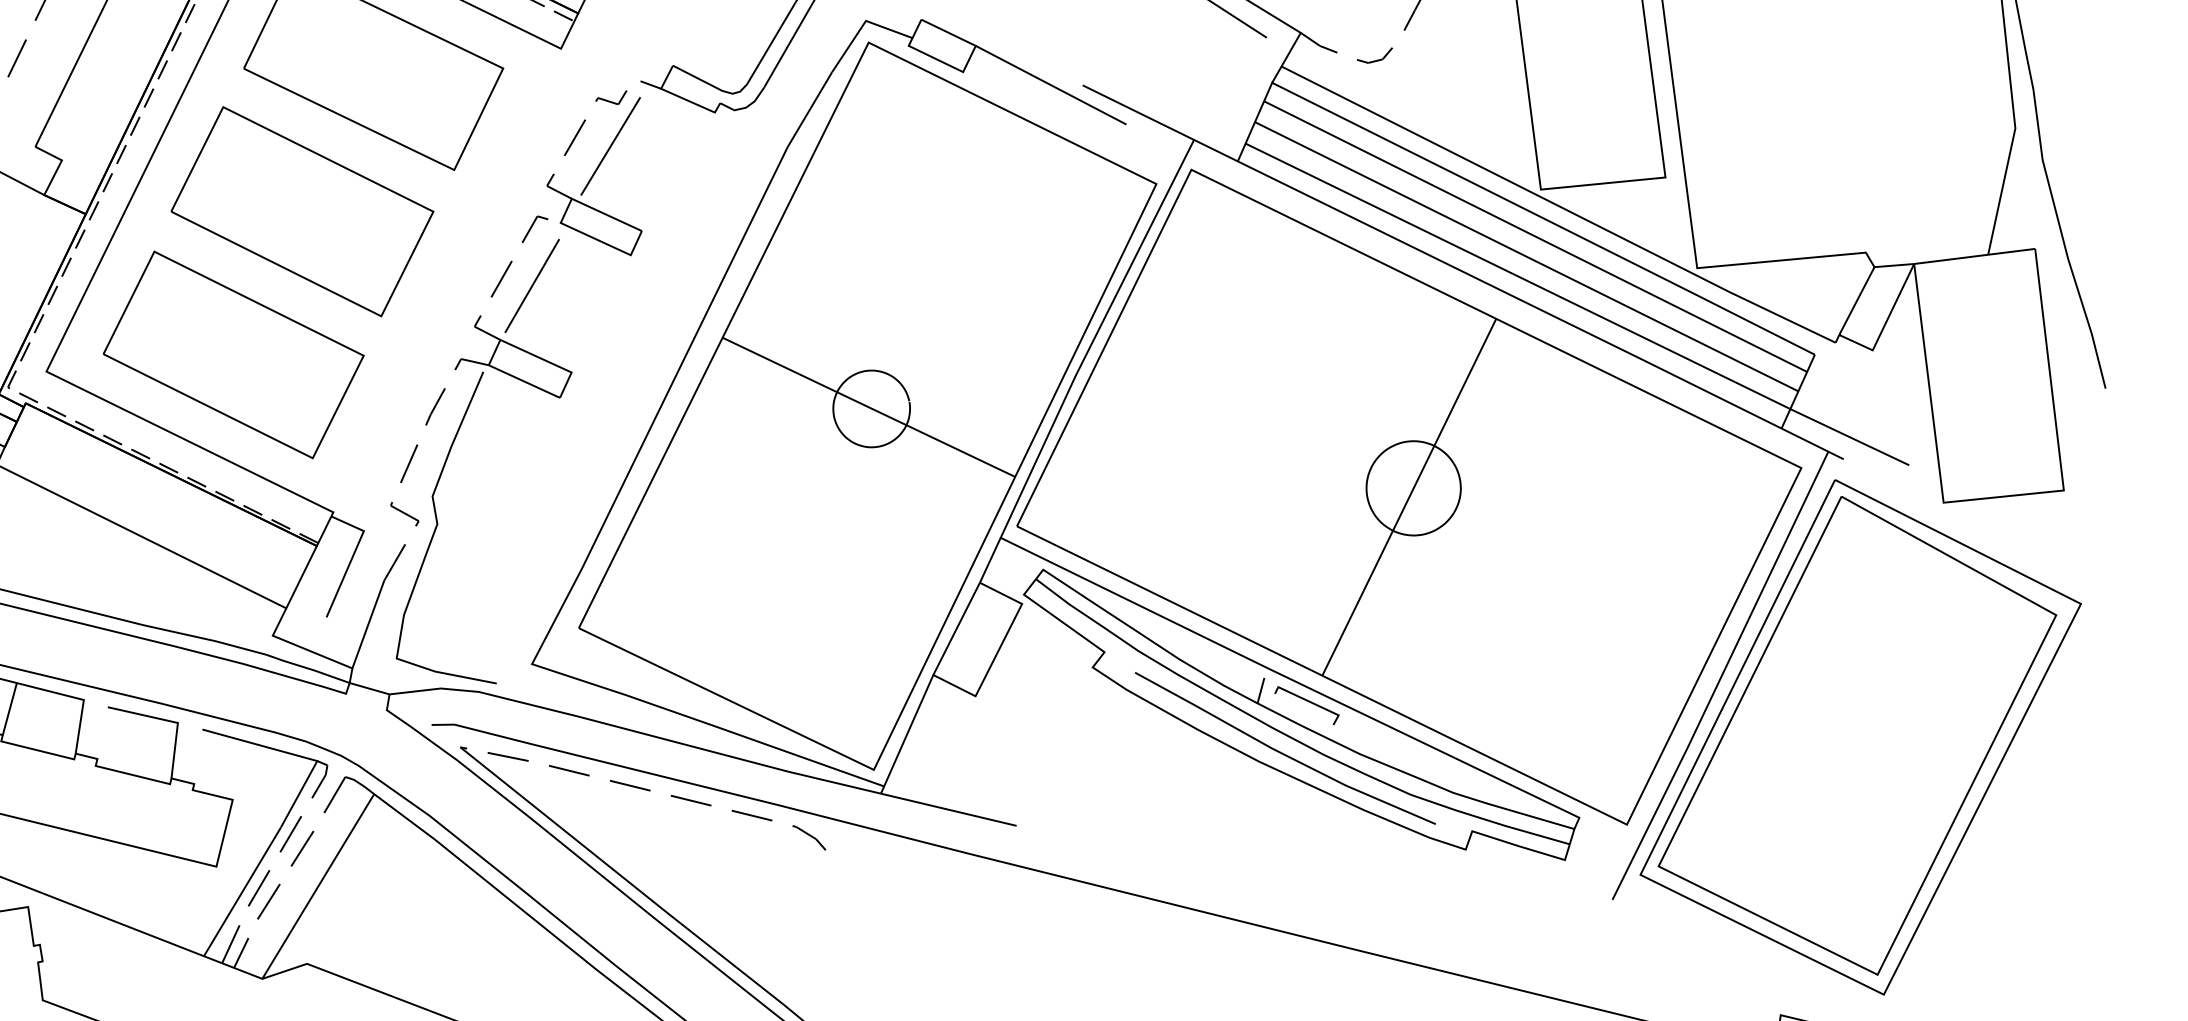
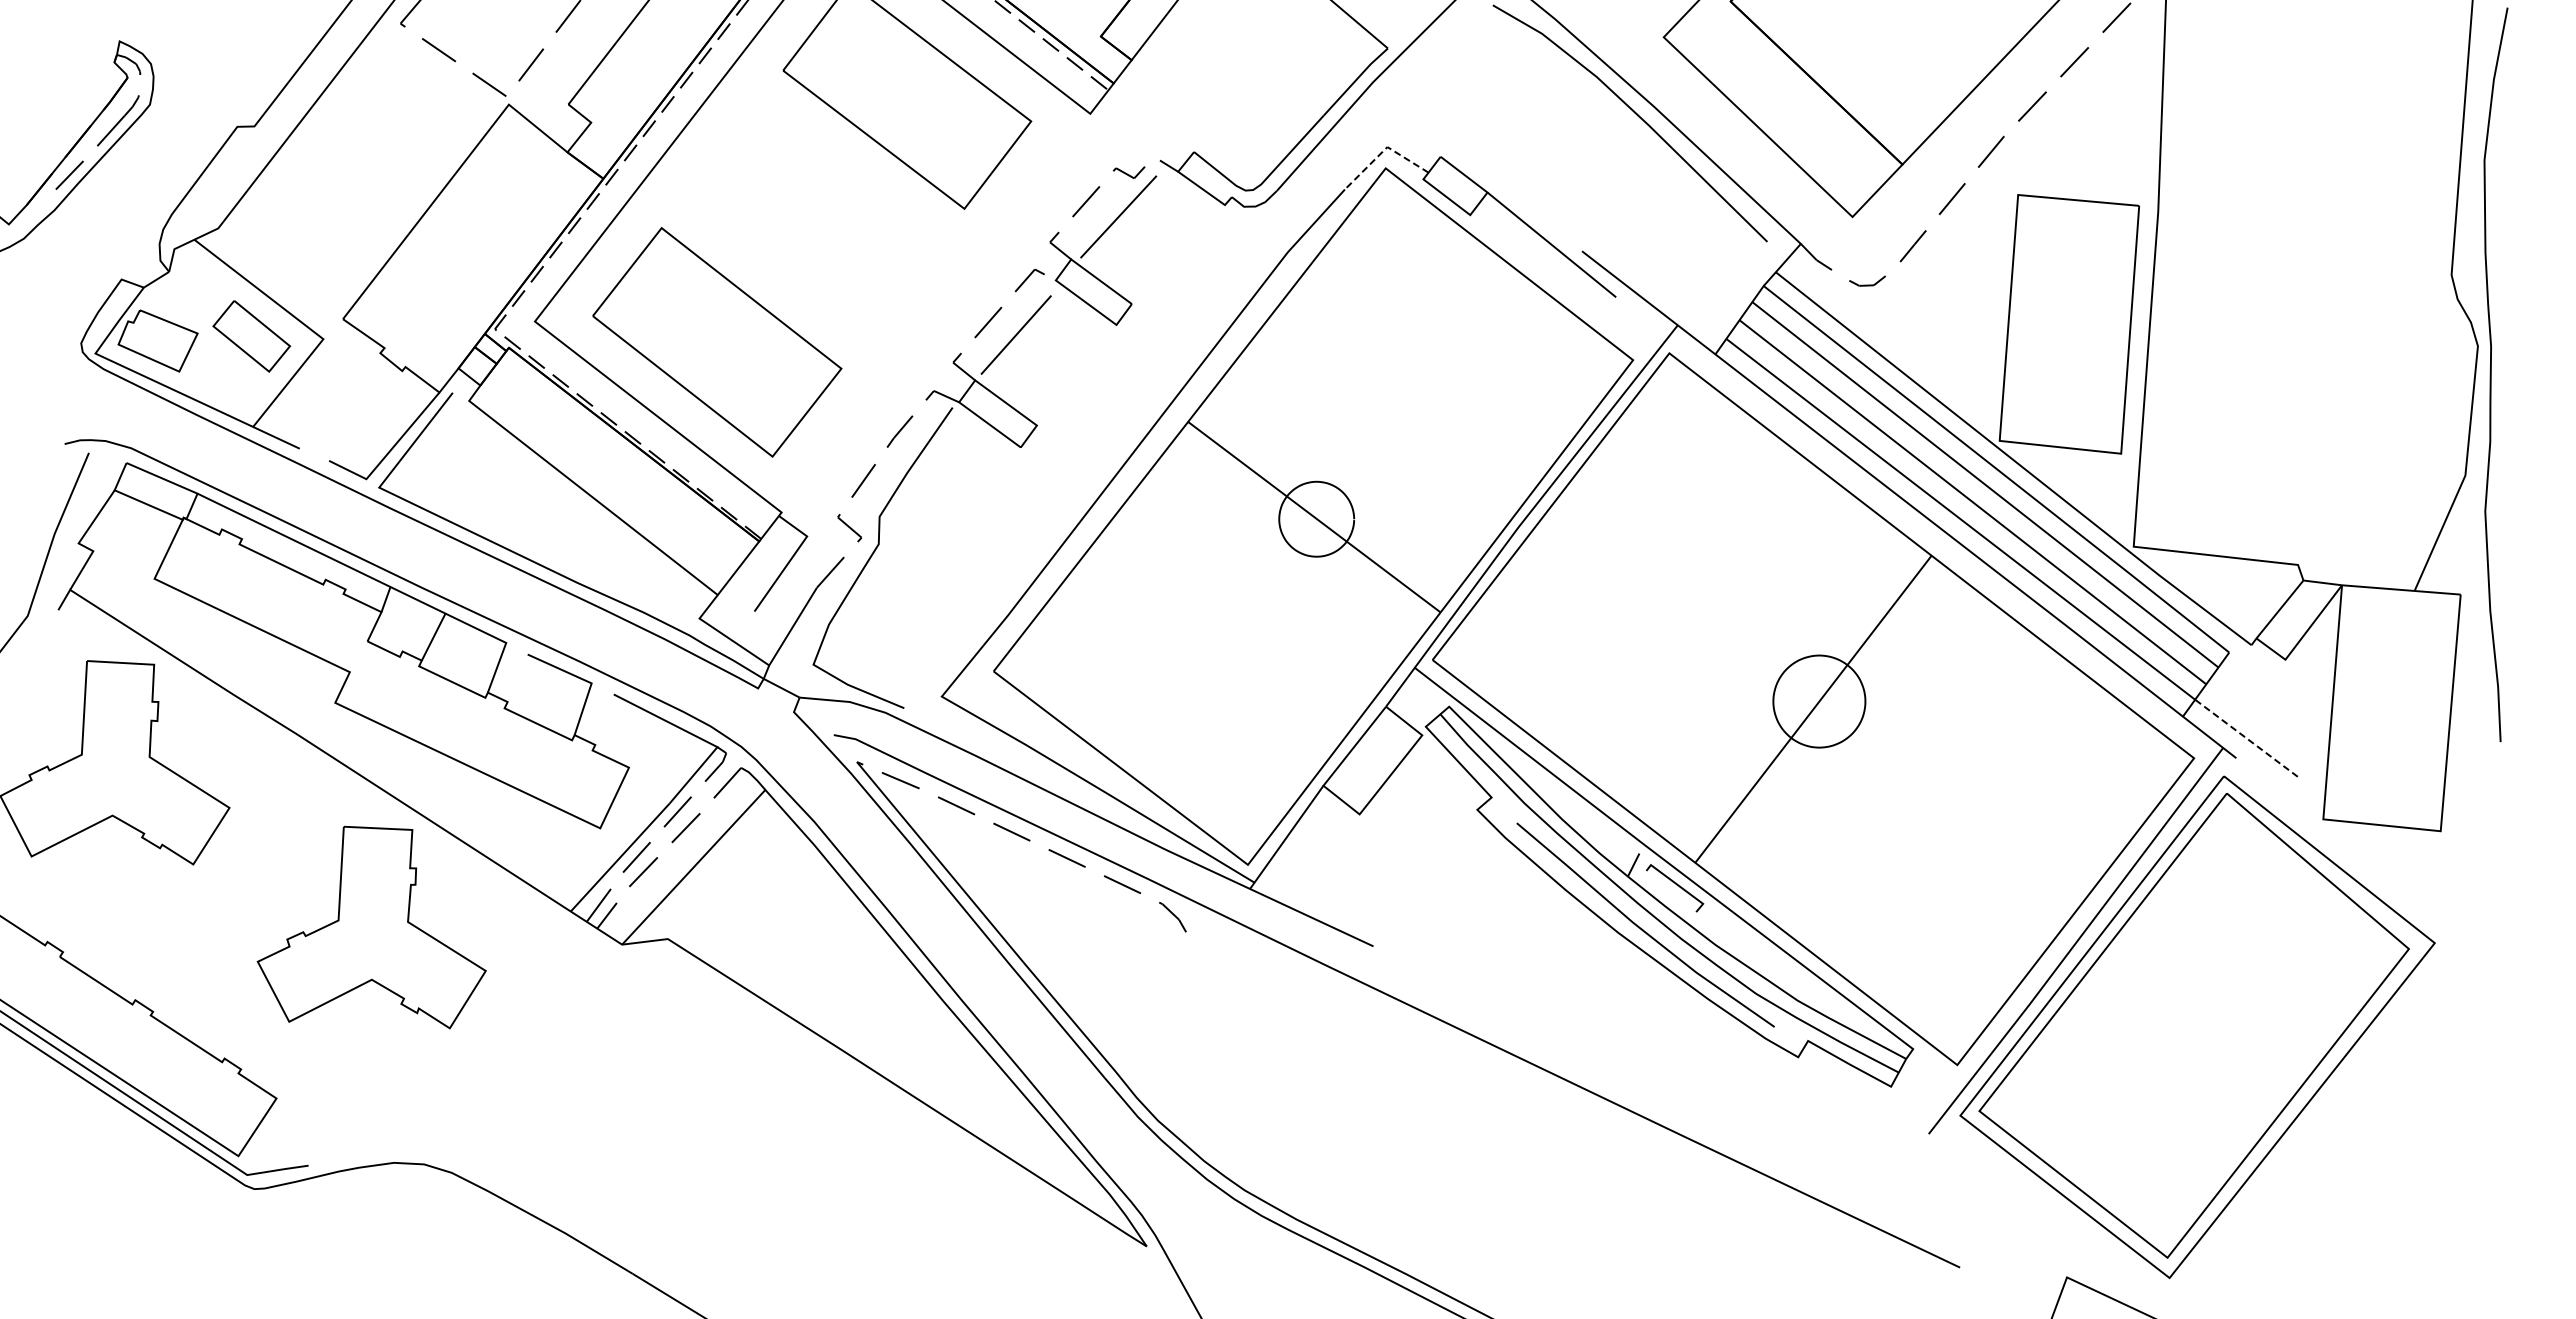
line: (862, 26) -> (1383, 151), solid -> dashed
part: (302, 211) -> (811, 218), removed
line: (1849, 436) -> (2246, 737), solid -> dashed

